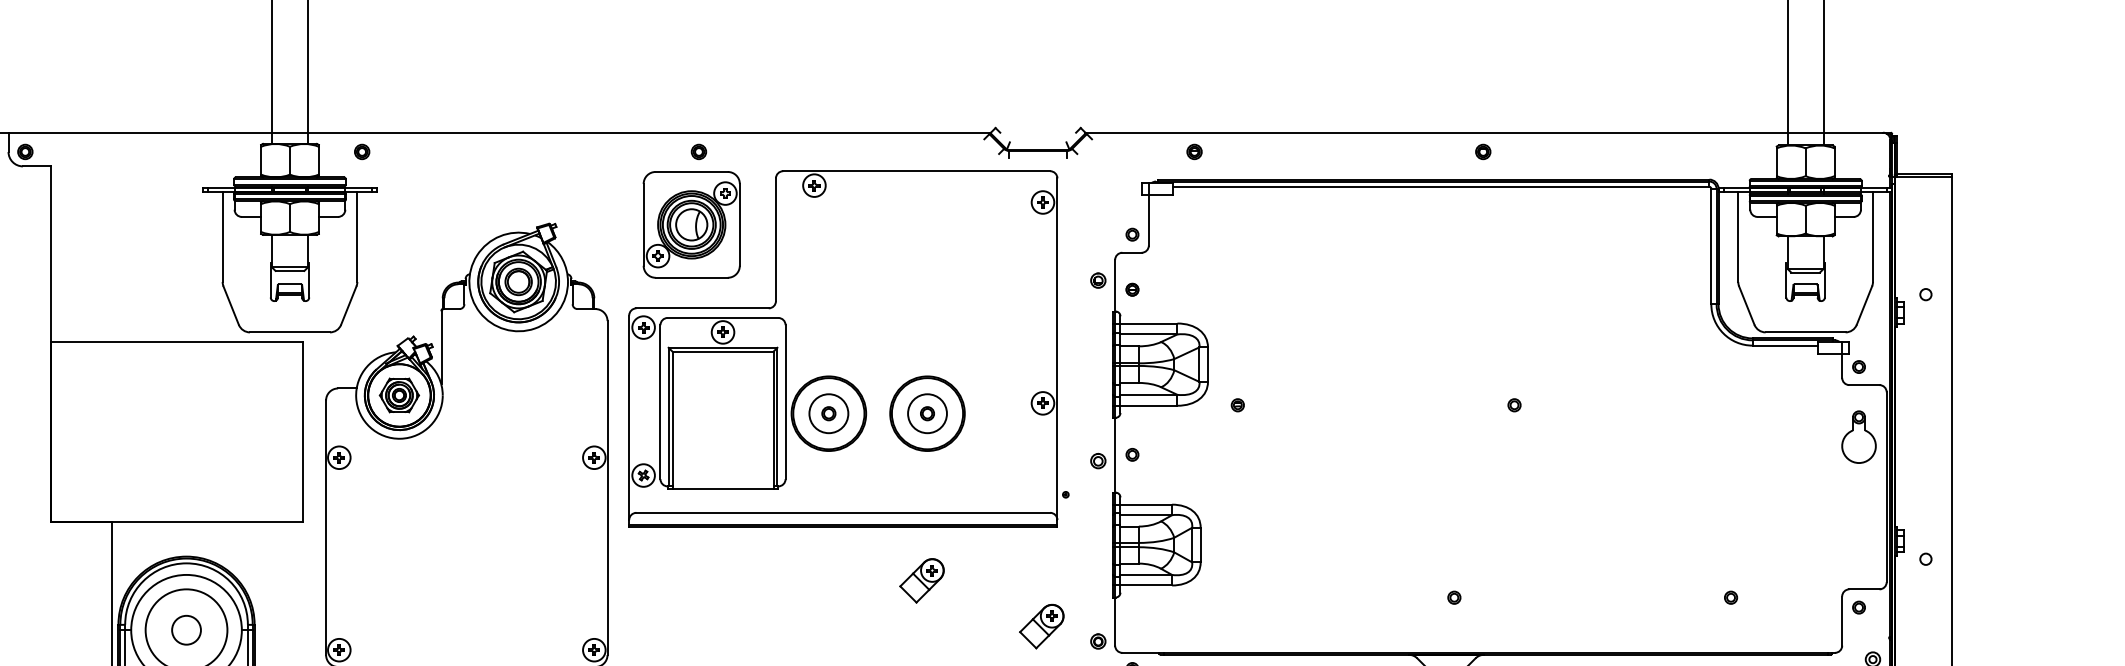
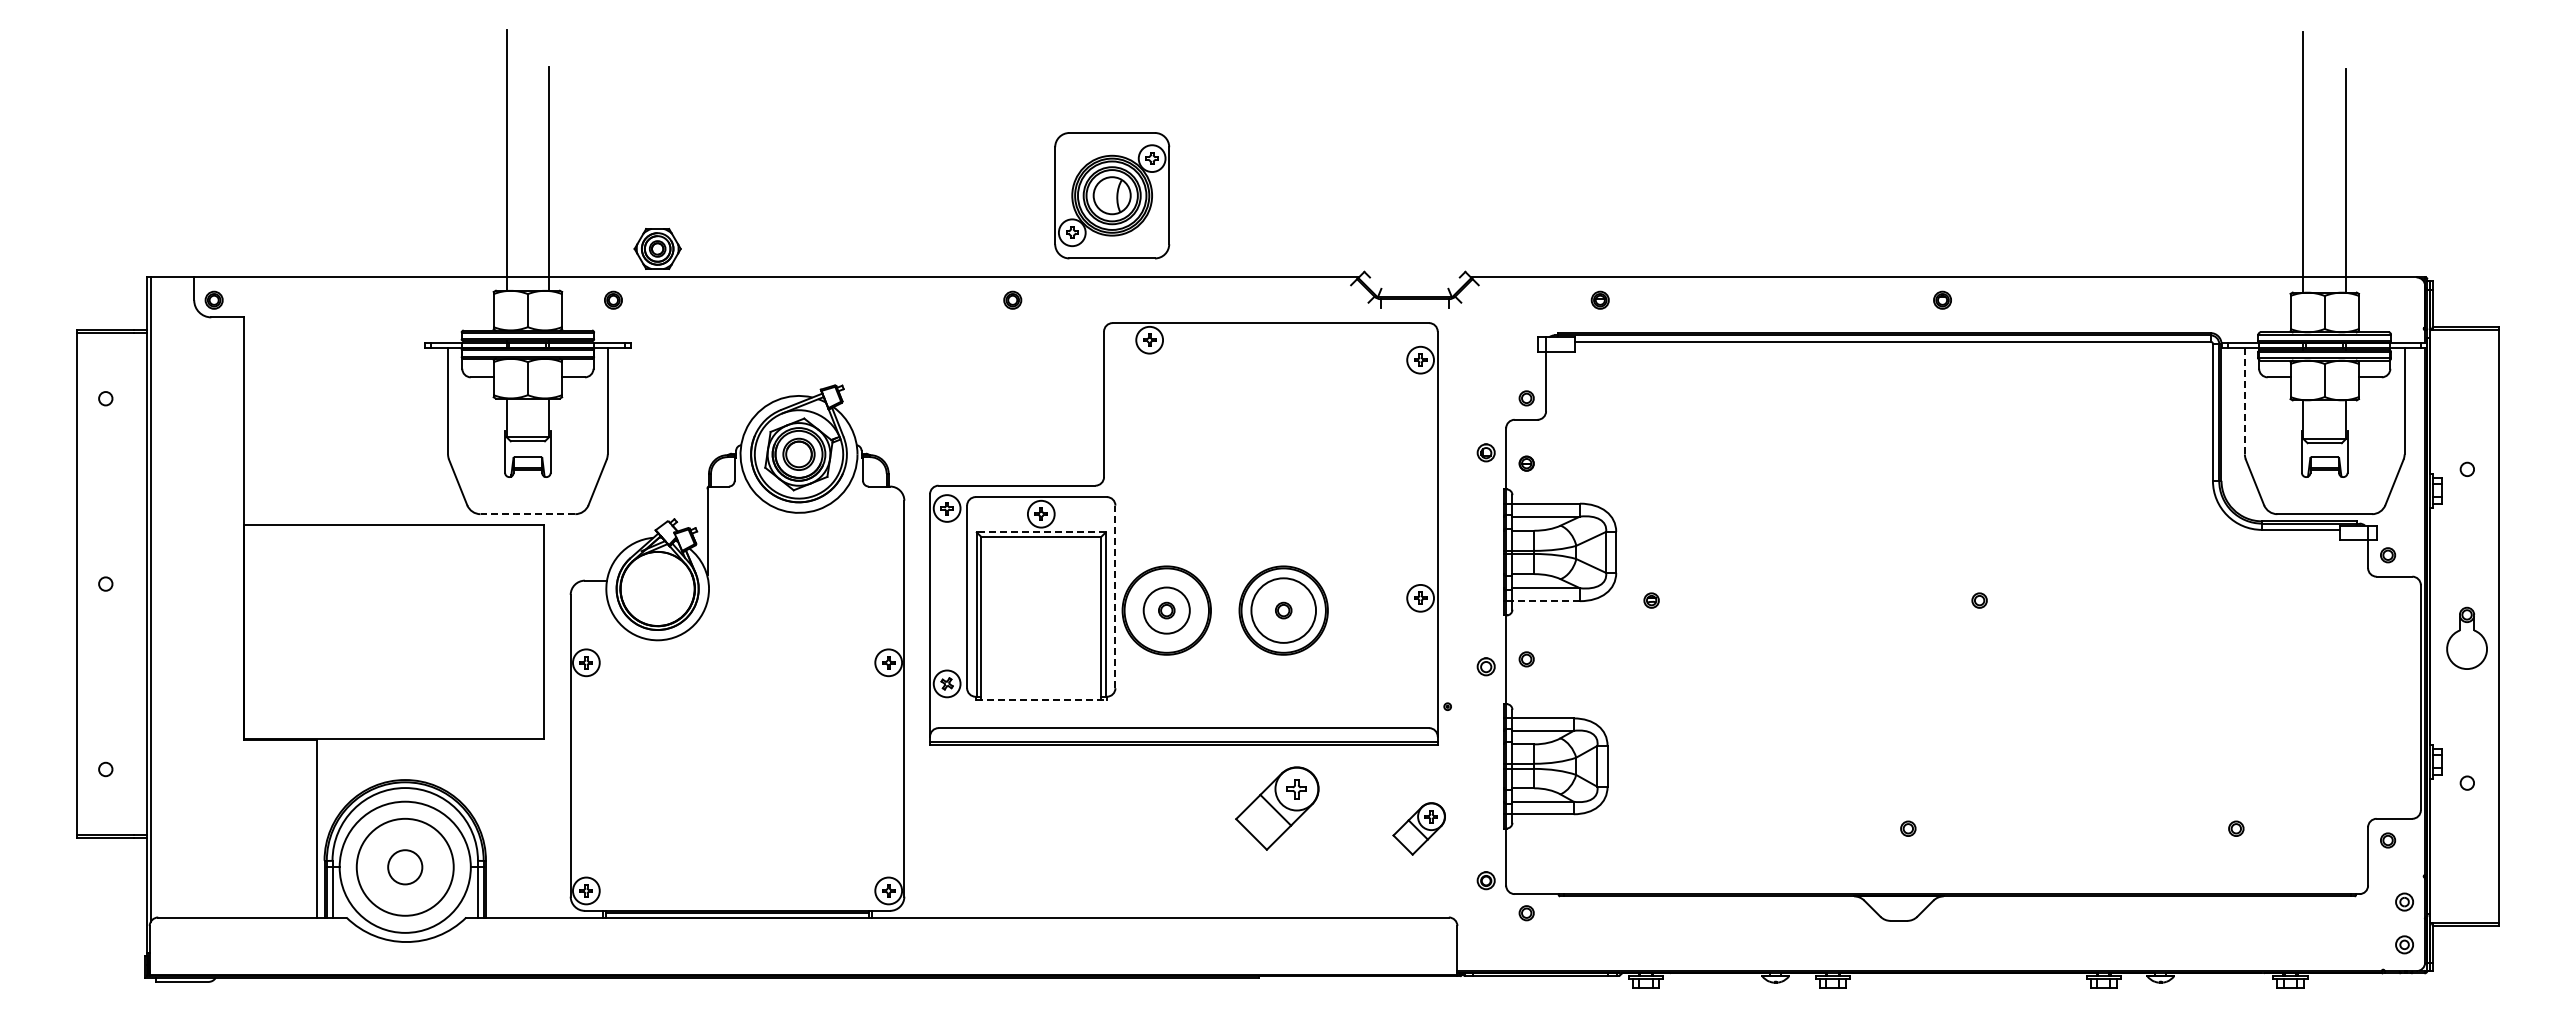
part: (692, 224) -> (1112, 195), moved
line: (1737, 237) -> (2244, 401), solid -> dashed
line: (289, 332) -> (527, 514), solid -> dashed
line: (722, 347) -> (1040, 532), solid -> dashed
part: (399, 395) -> (657, 248), moved
line: (785, 401) -> (1115, 596), solid -> dashed
line: (1149, 406) -> (1546, 601), solid -> dashed
circle: (927, 413) -> (1283, 610), size x1.4
part: (1858, 436) -> (2466, 637), moved
line: (723, 488) -> (1041, 699), solid -> dashed
part: (921, 580) -> (1276, 808), size x1.6
part: (1041, 626) -> (1418, 828), moved

